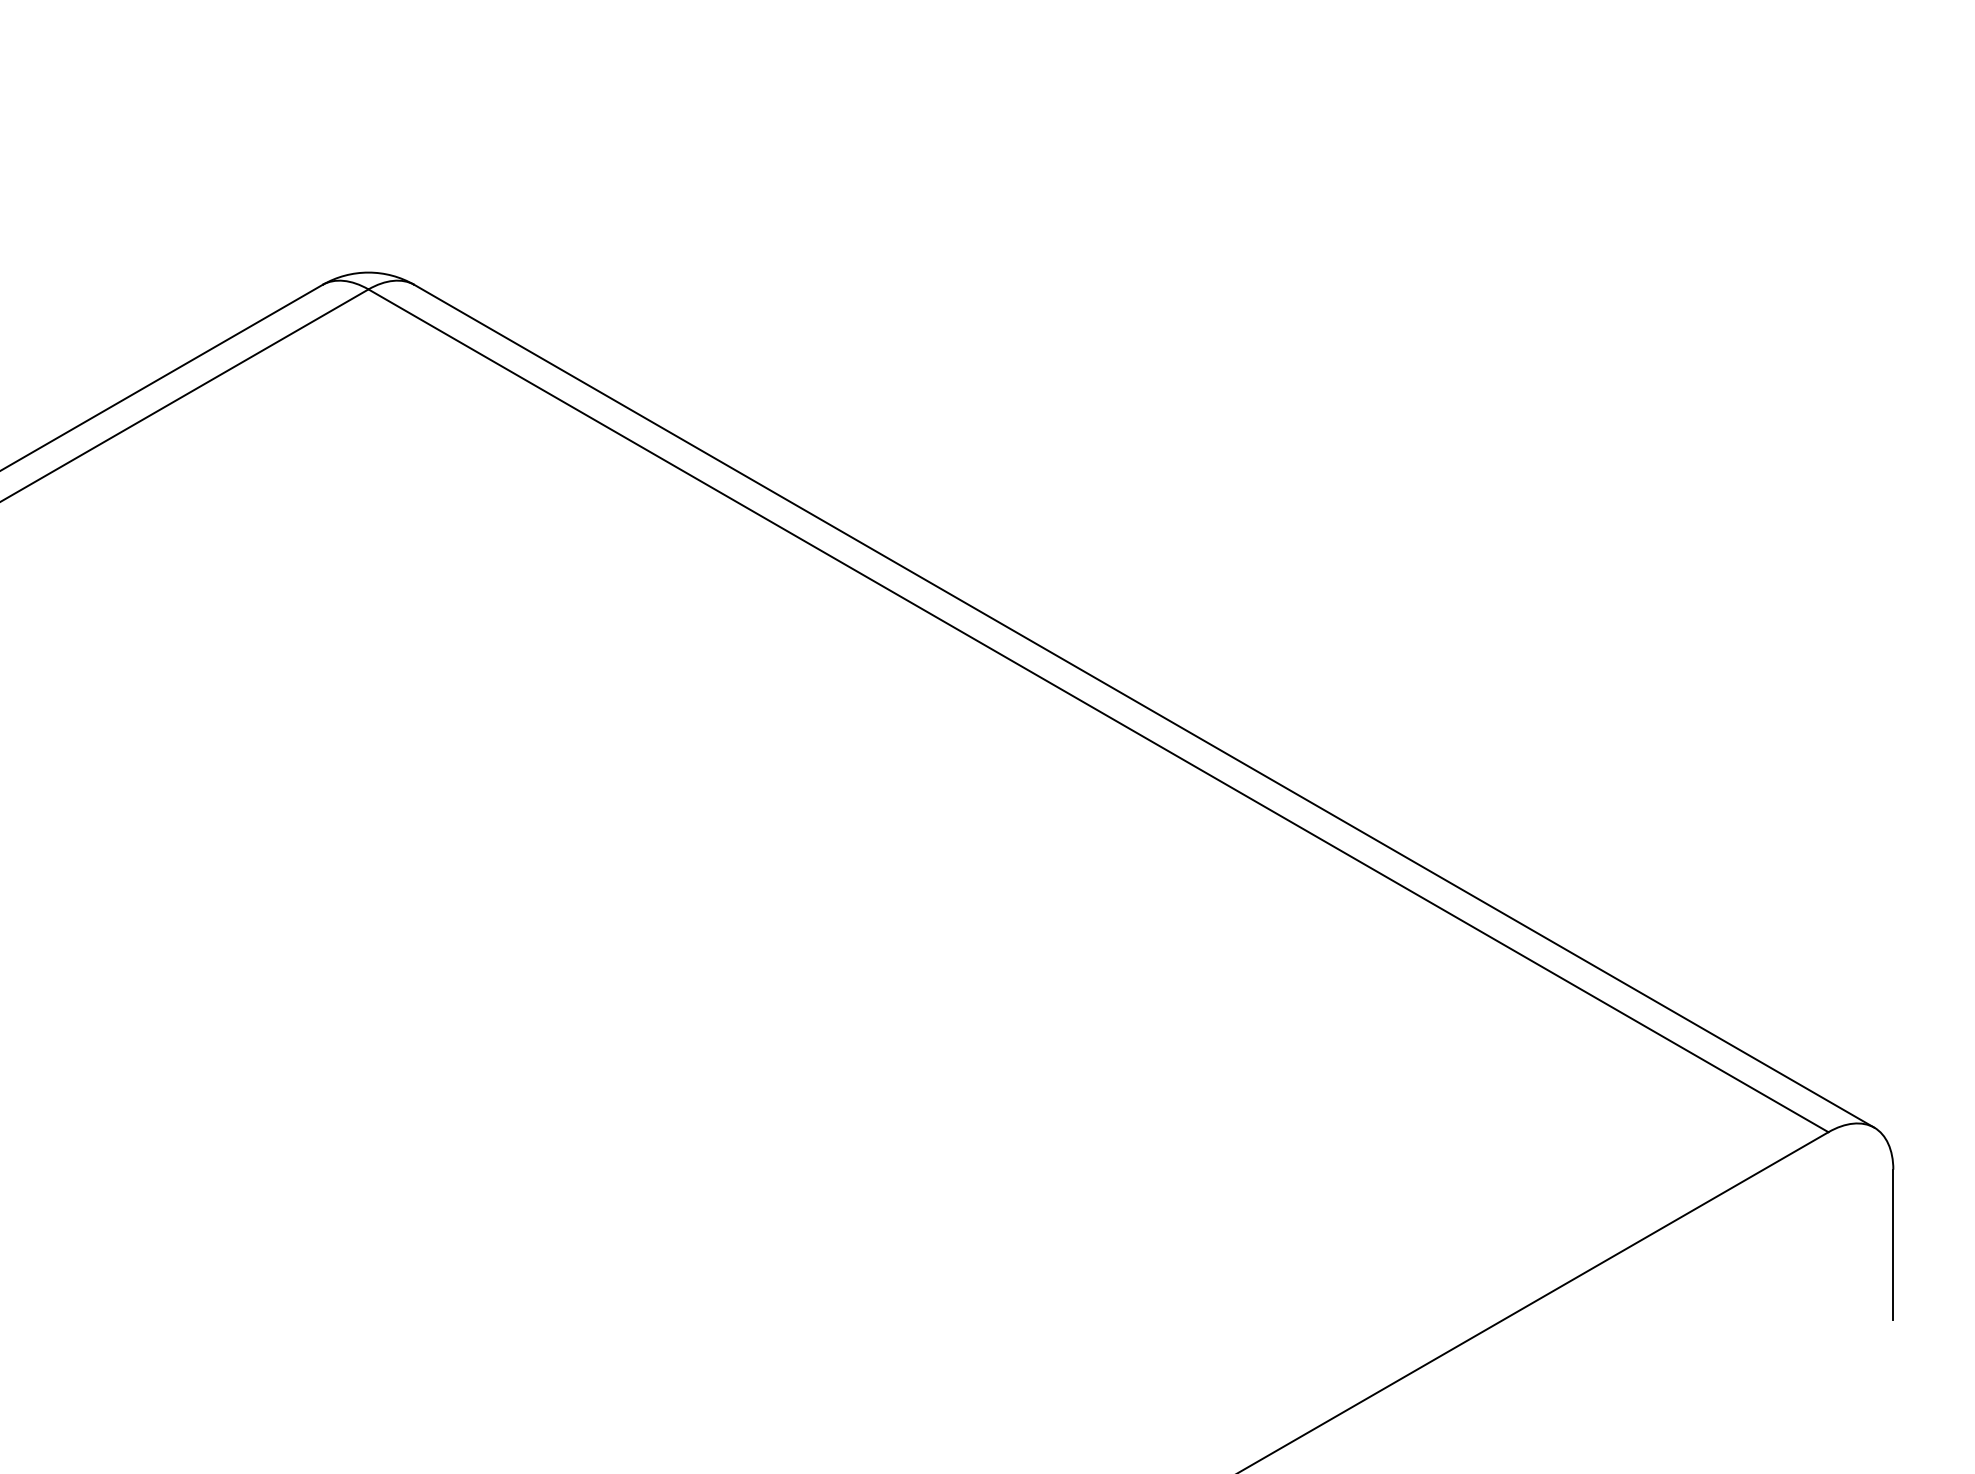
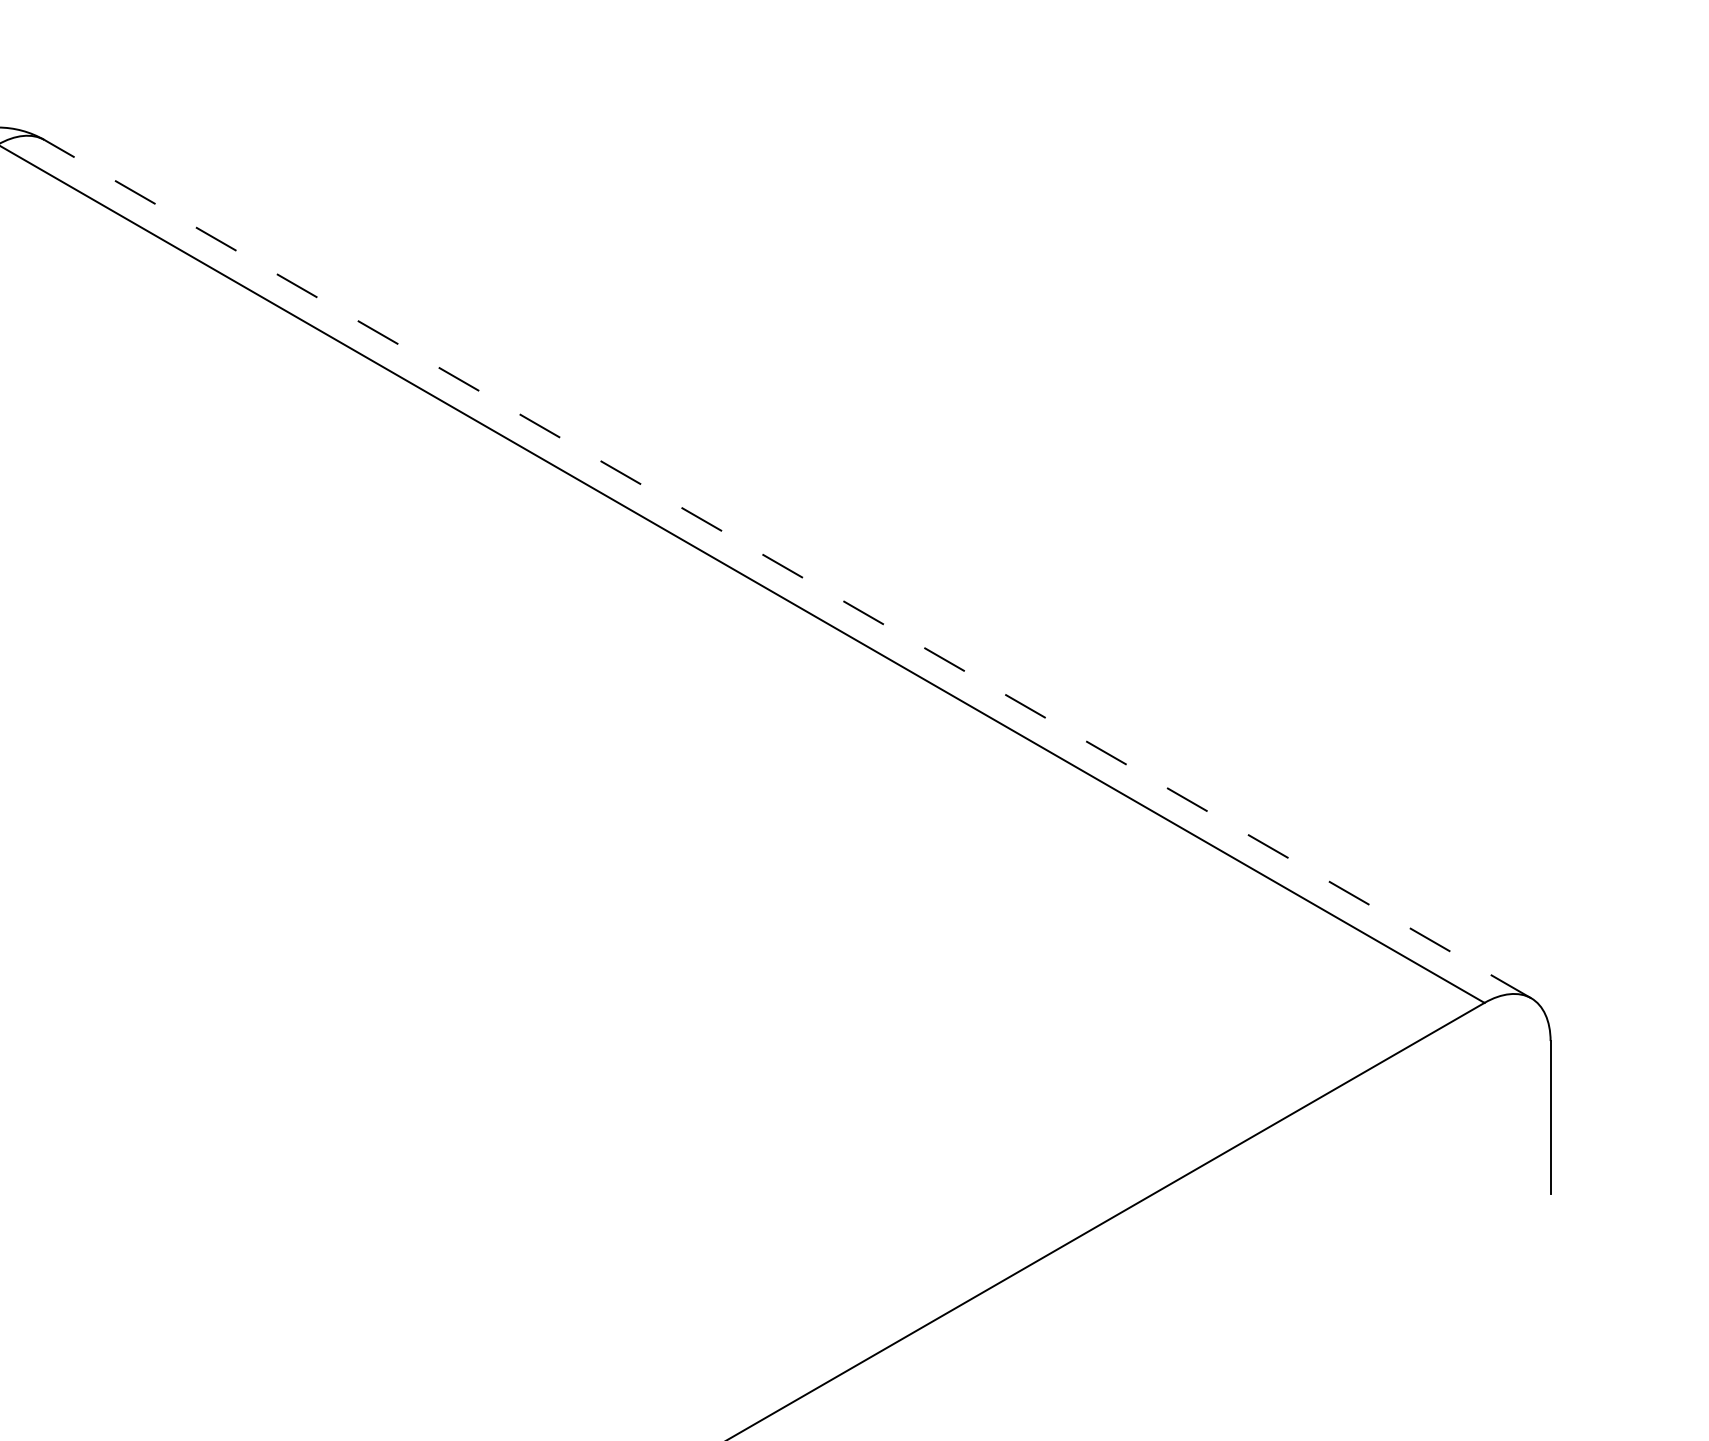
line: (1144, 706) -> (788, 569), solid -> dashed

